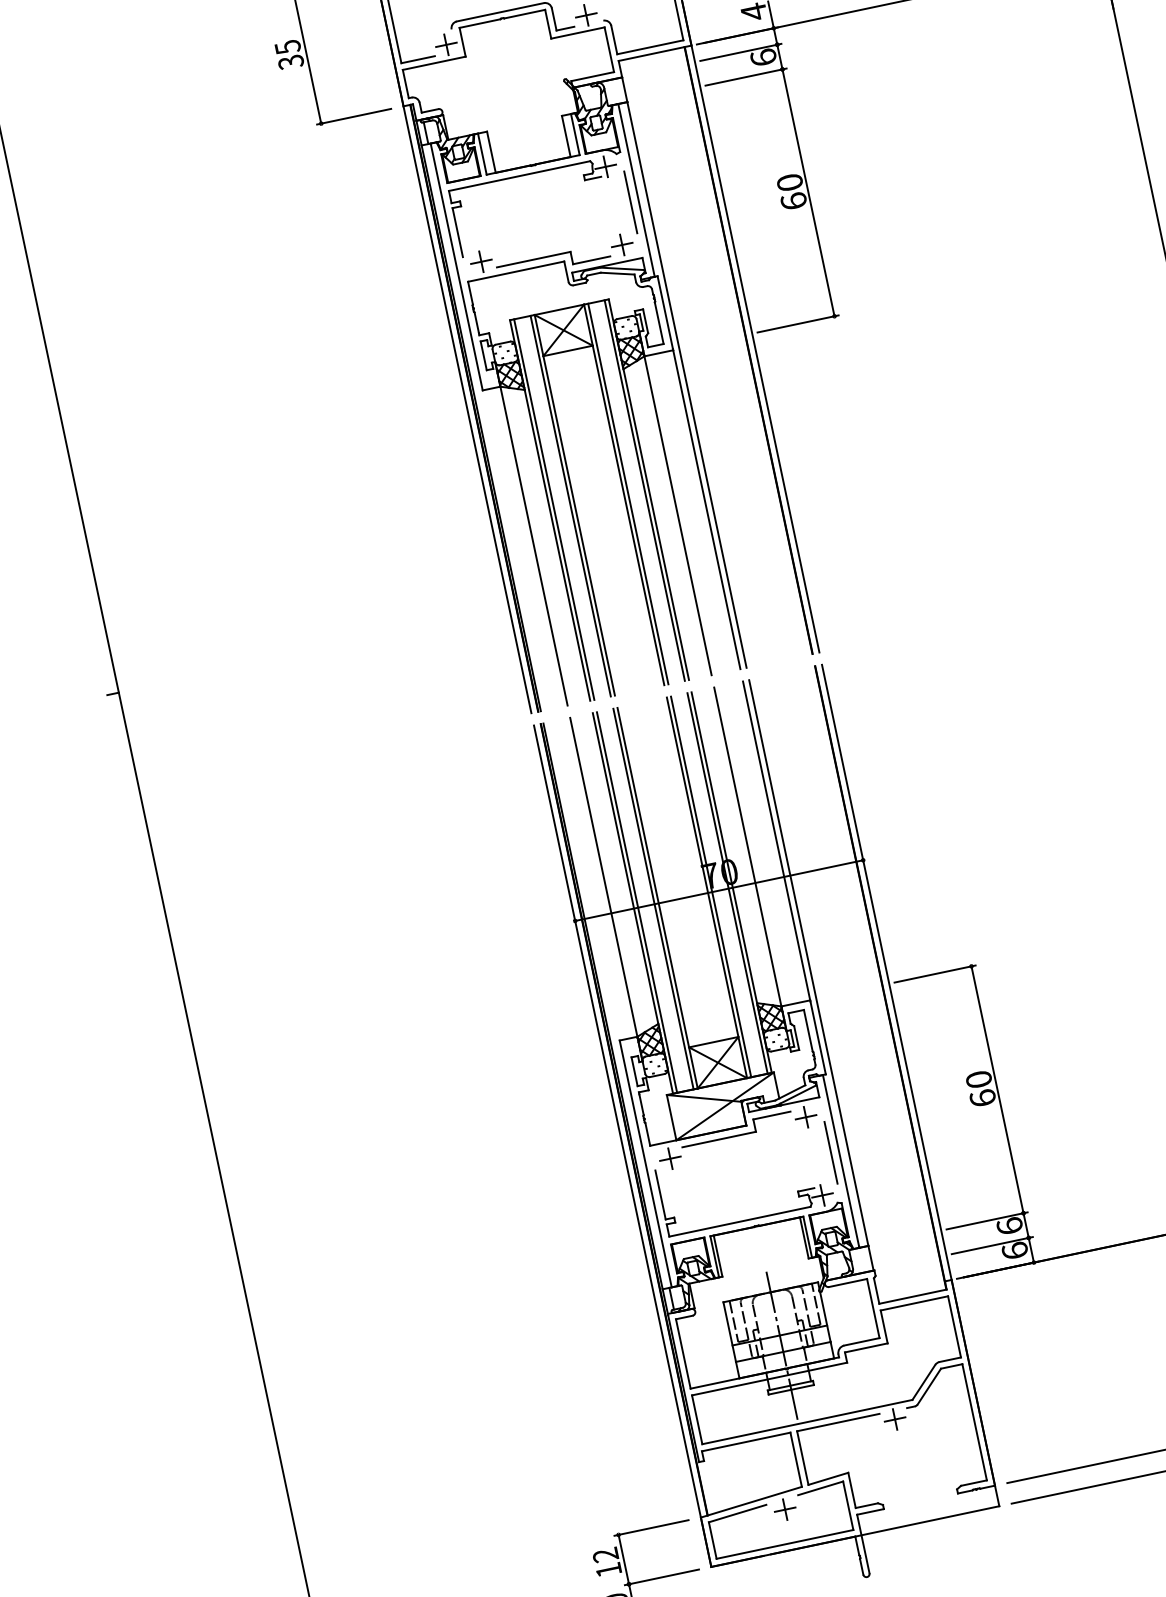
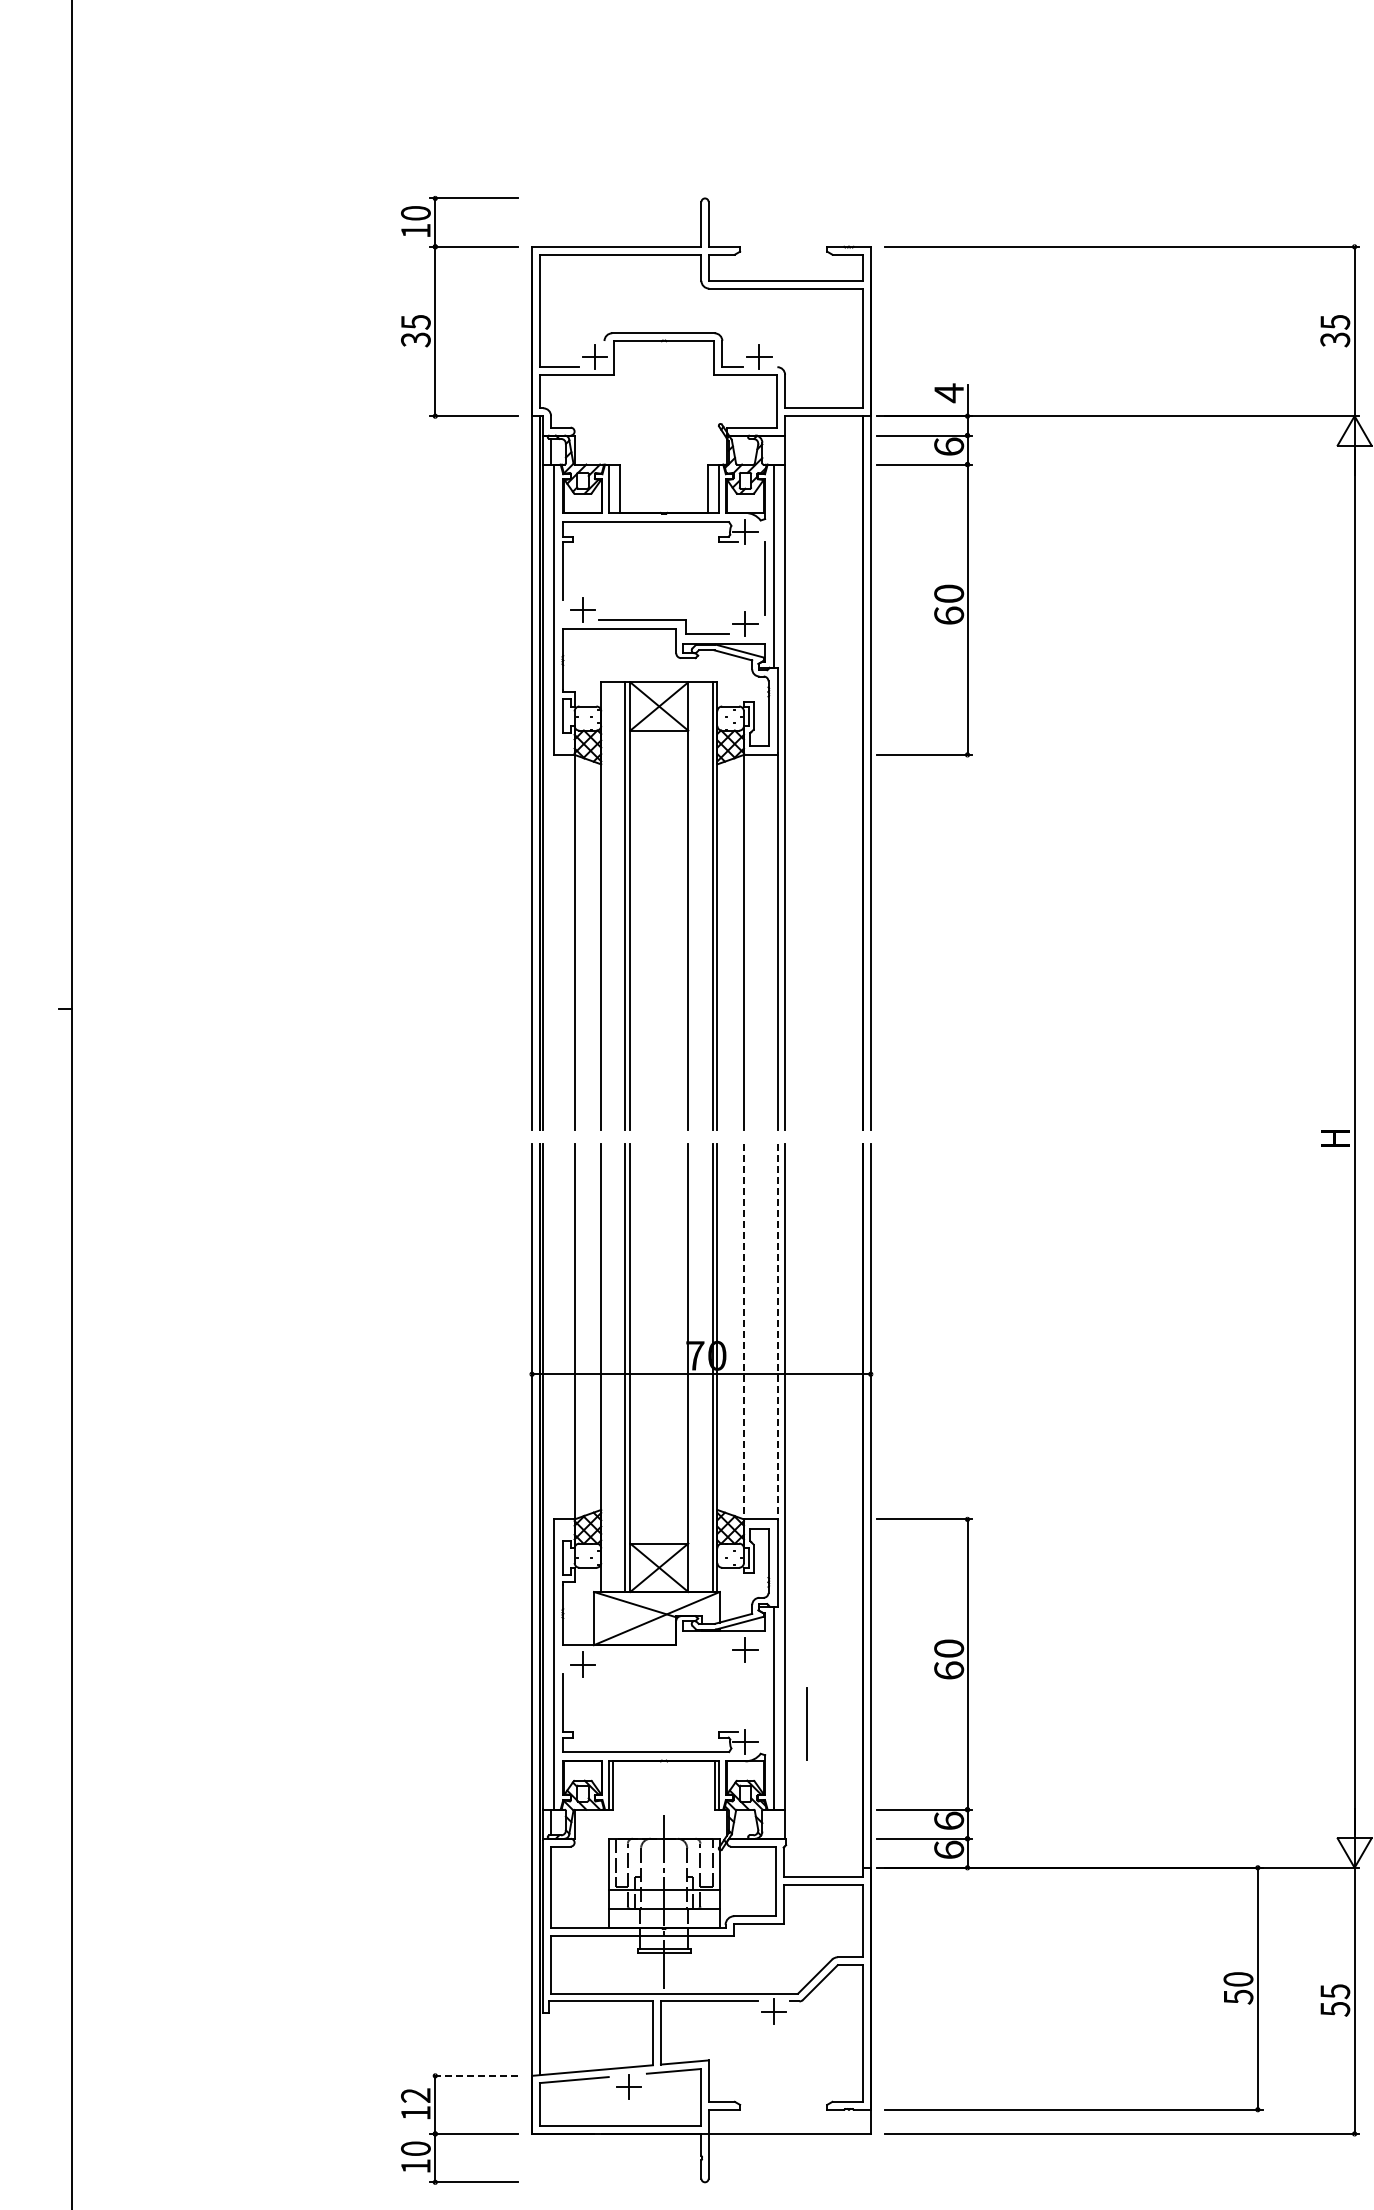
line: (628, 493) -> (693, 905), removed
line: (554, 509) -> (606, 905), removed
line: (776, 842) -> (777, 1333), solid -> dashed
line: (747, 848) -> (743, 1333), solid -> dashed
line: (711, 886) -> (693, 1367), removed
line: (637, 901) -> (606, 1367), removed
part: (737, 1135) -> (663, 1654), removed
line: (830, 1152) -> (806, 1723), moved
line: (651, 1527) -> (473, 2075), solid -> dashed

